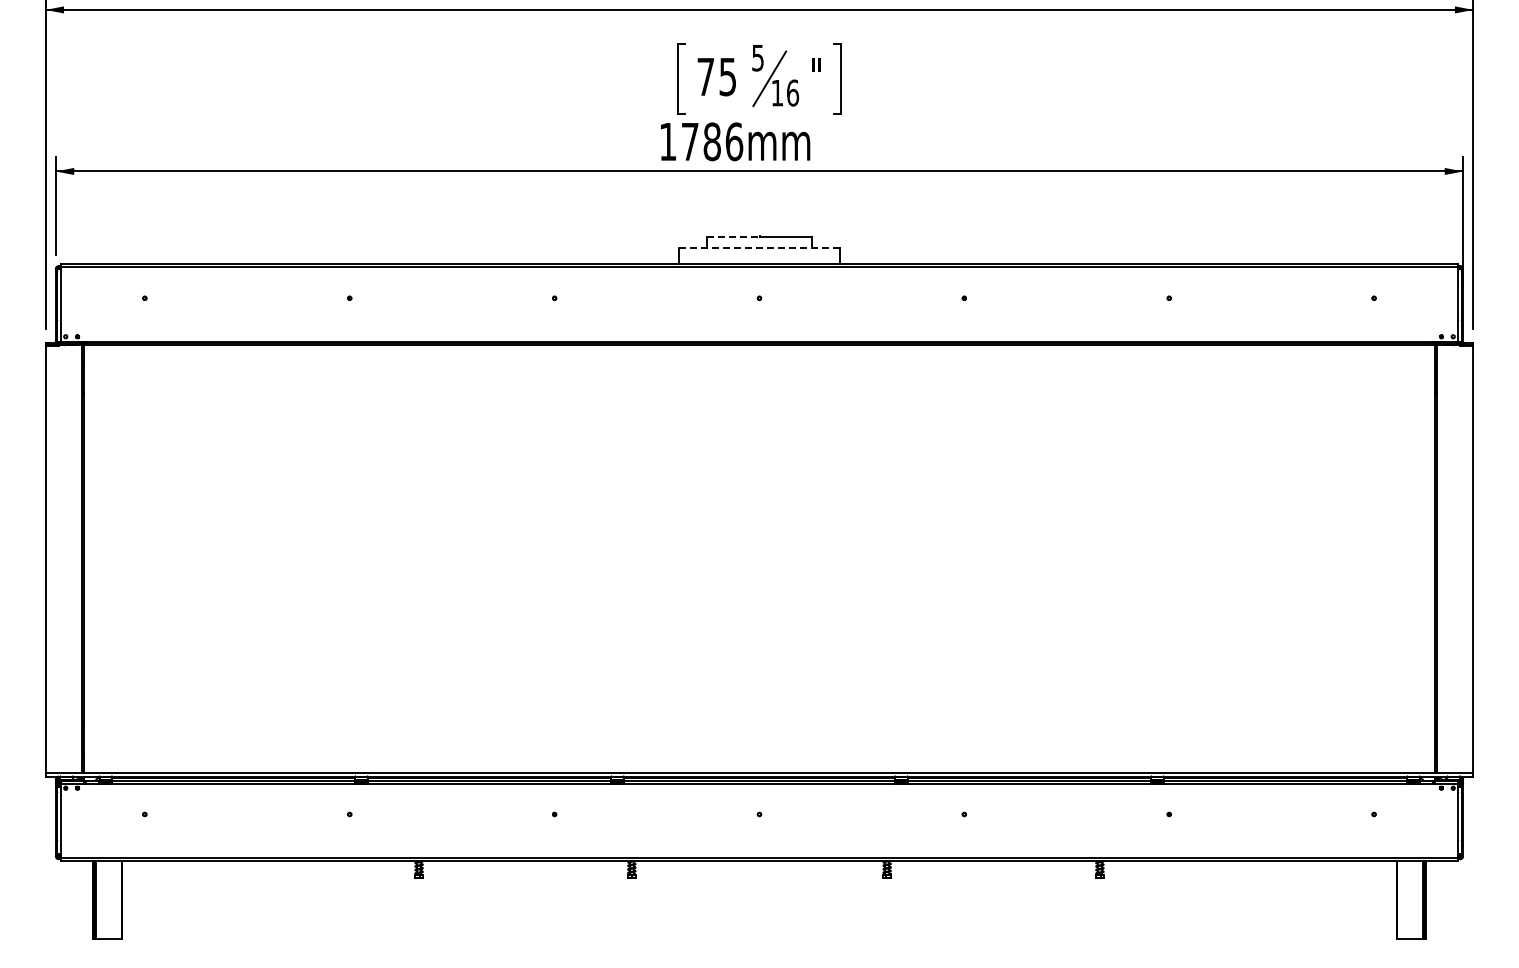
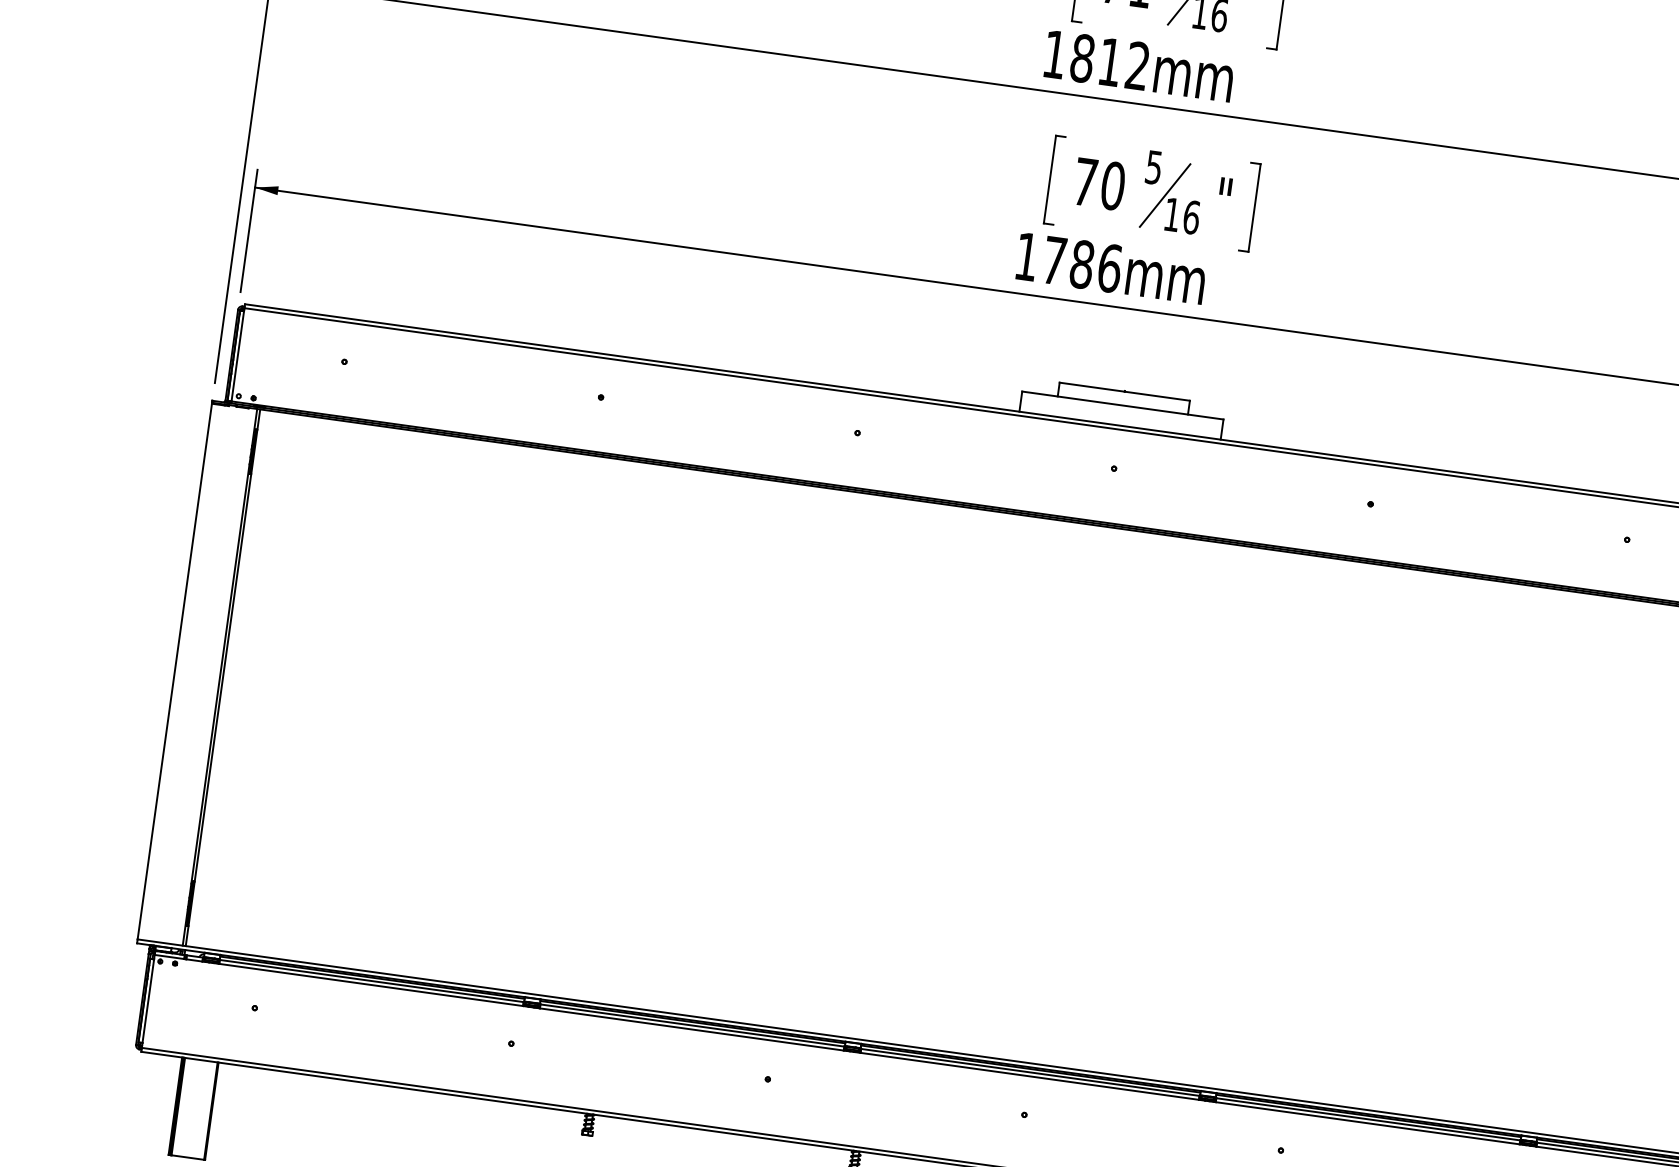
text: (727, 76) -> (1112, 185), 75 -> 70
line: (733, 236) -> (1092, 386), dashed -> solid
line: (759, 247) -> (1122, 405), dashed -> solid

